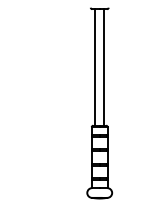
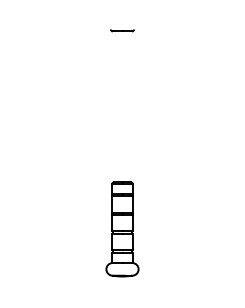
line: (95, 67) -> (116, 106), removed
line: (104, 67) -> (128, 106), removed

